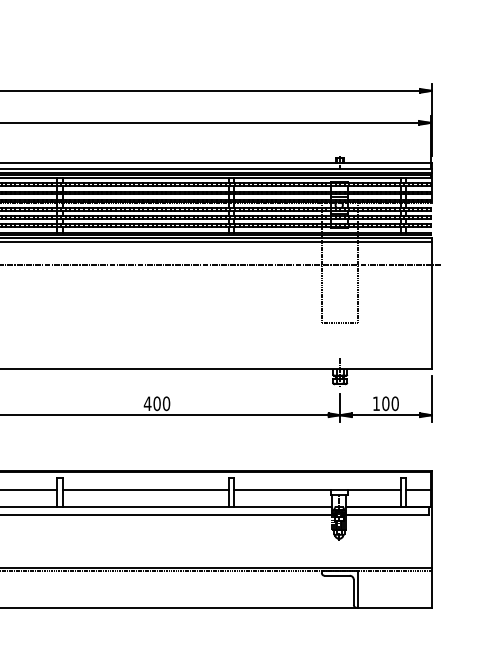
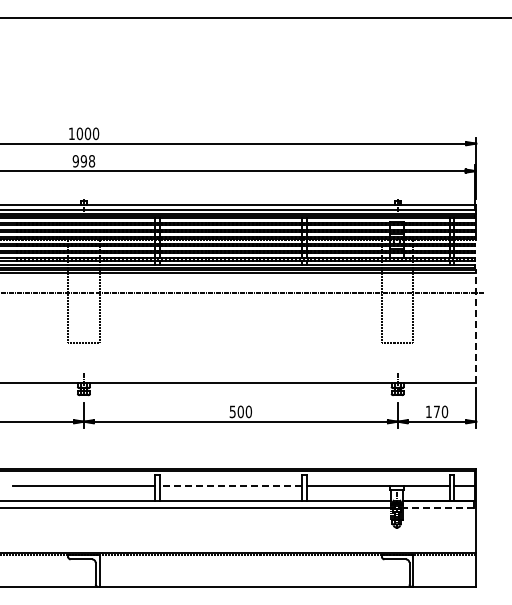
line: (432, 302) -> (476, 325), solid -> dashed
text: (147, 403) -> (232, 411), 400 -> 500
text: (385, 403) -> (436, 411), 100 -> 170
line: (145, 489) -> (230, 485), solid -> dashed
line: (386, 515) -> (437, 507), solid -> dashed

